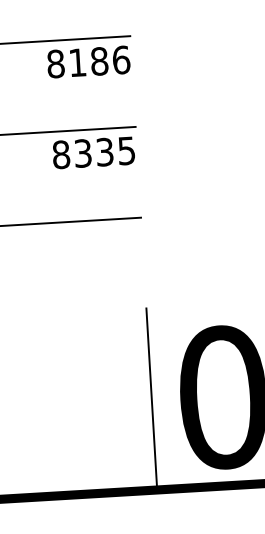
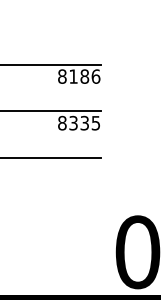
line: (152, 398) -> (101, 250), removed

